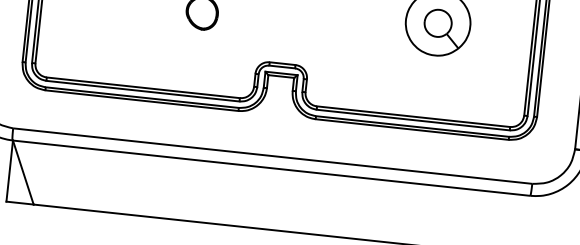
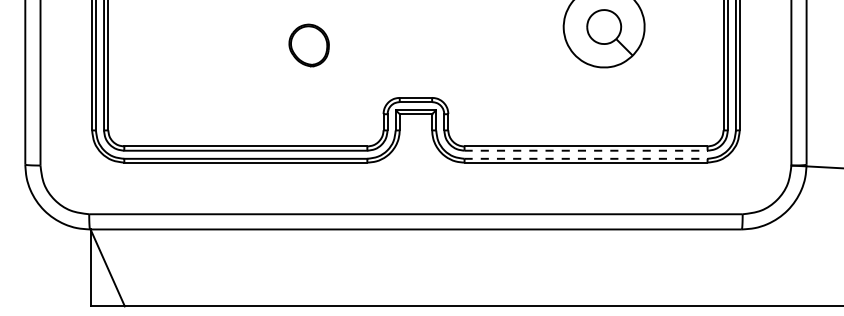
line: (413, 119) -> (586, 150), solid -> dashed
line: (412, 126) -> (586, 158), solid -> dashed

